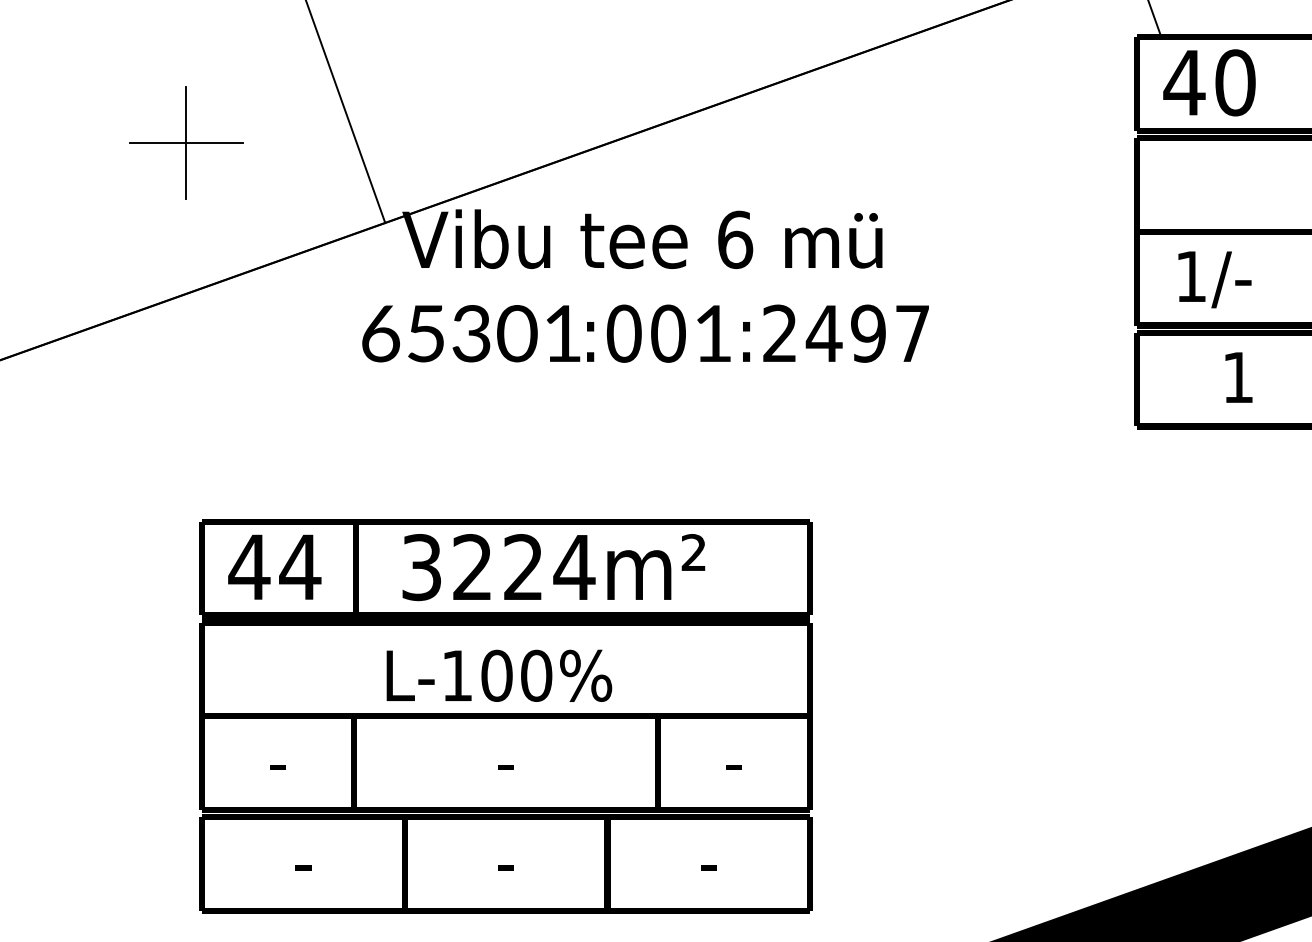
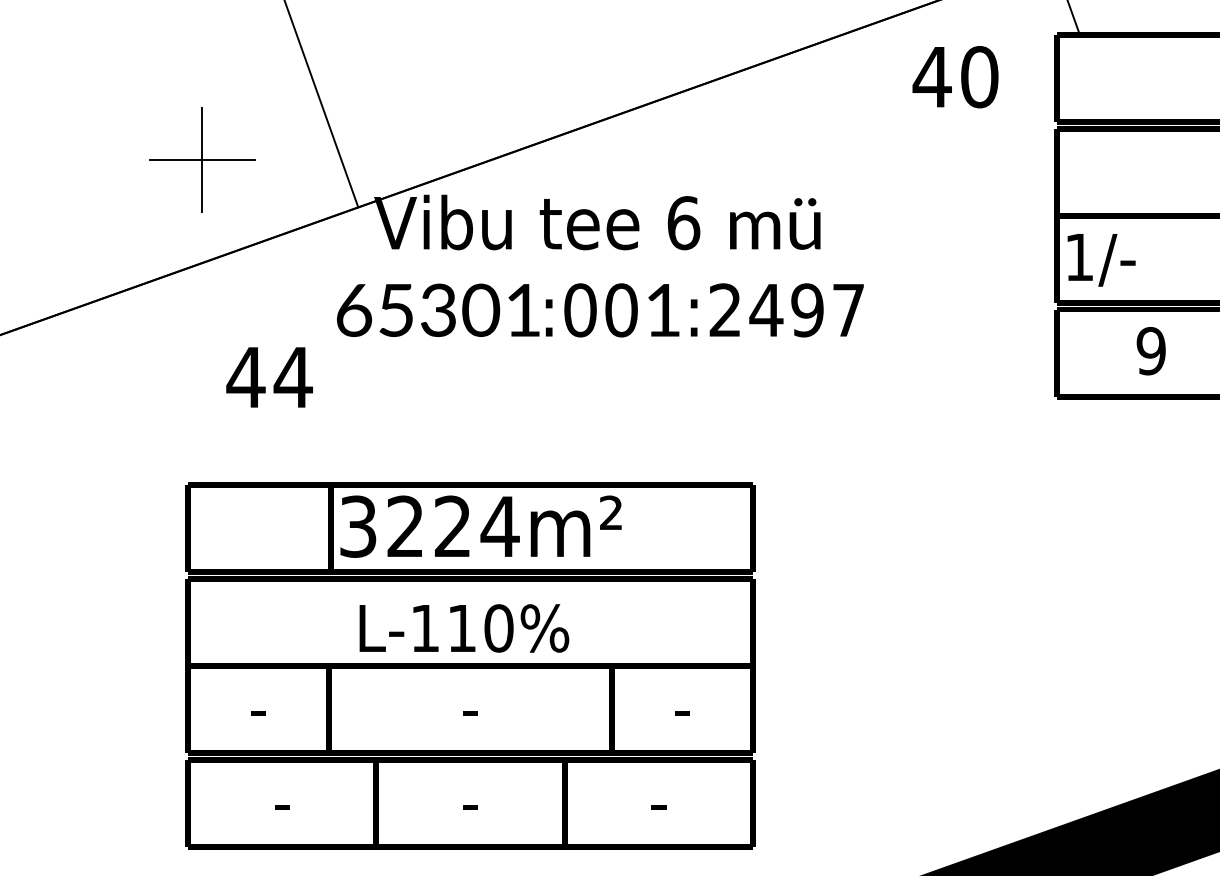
text: (1209, 83) -> (955, 77), moved
part: (186, 142) -> (202, 159), moved
text: (1214, 280) -> (1101, 260), moved
text: (1237, 377) -> (1150, 351), 1 -> 9
text: (274, 567) -> (269, 377), moved
text: (553, 567) -> (480, 526), moved
text: (496, 675) -> (461, 628), L-100% -> L-110%

